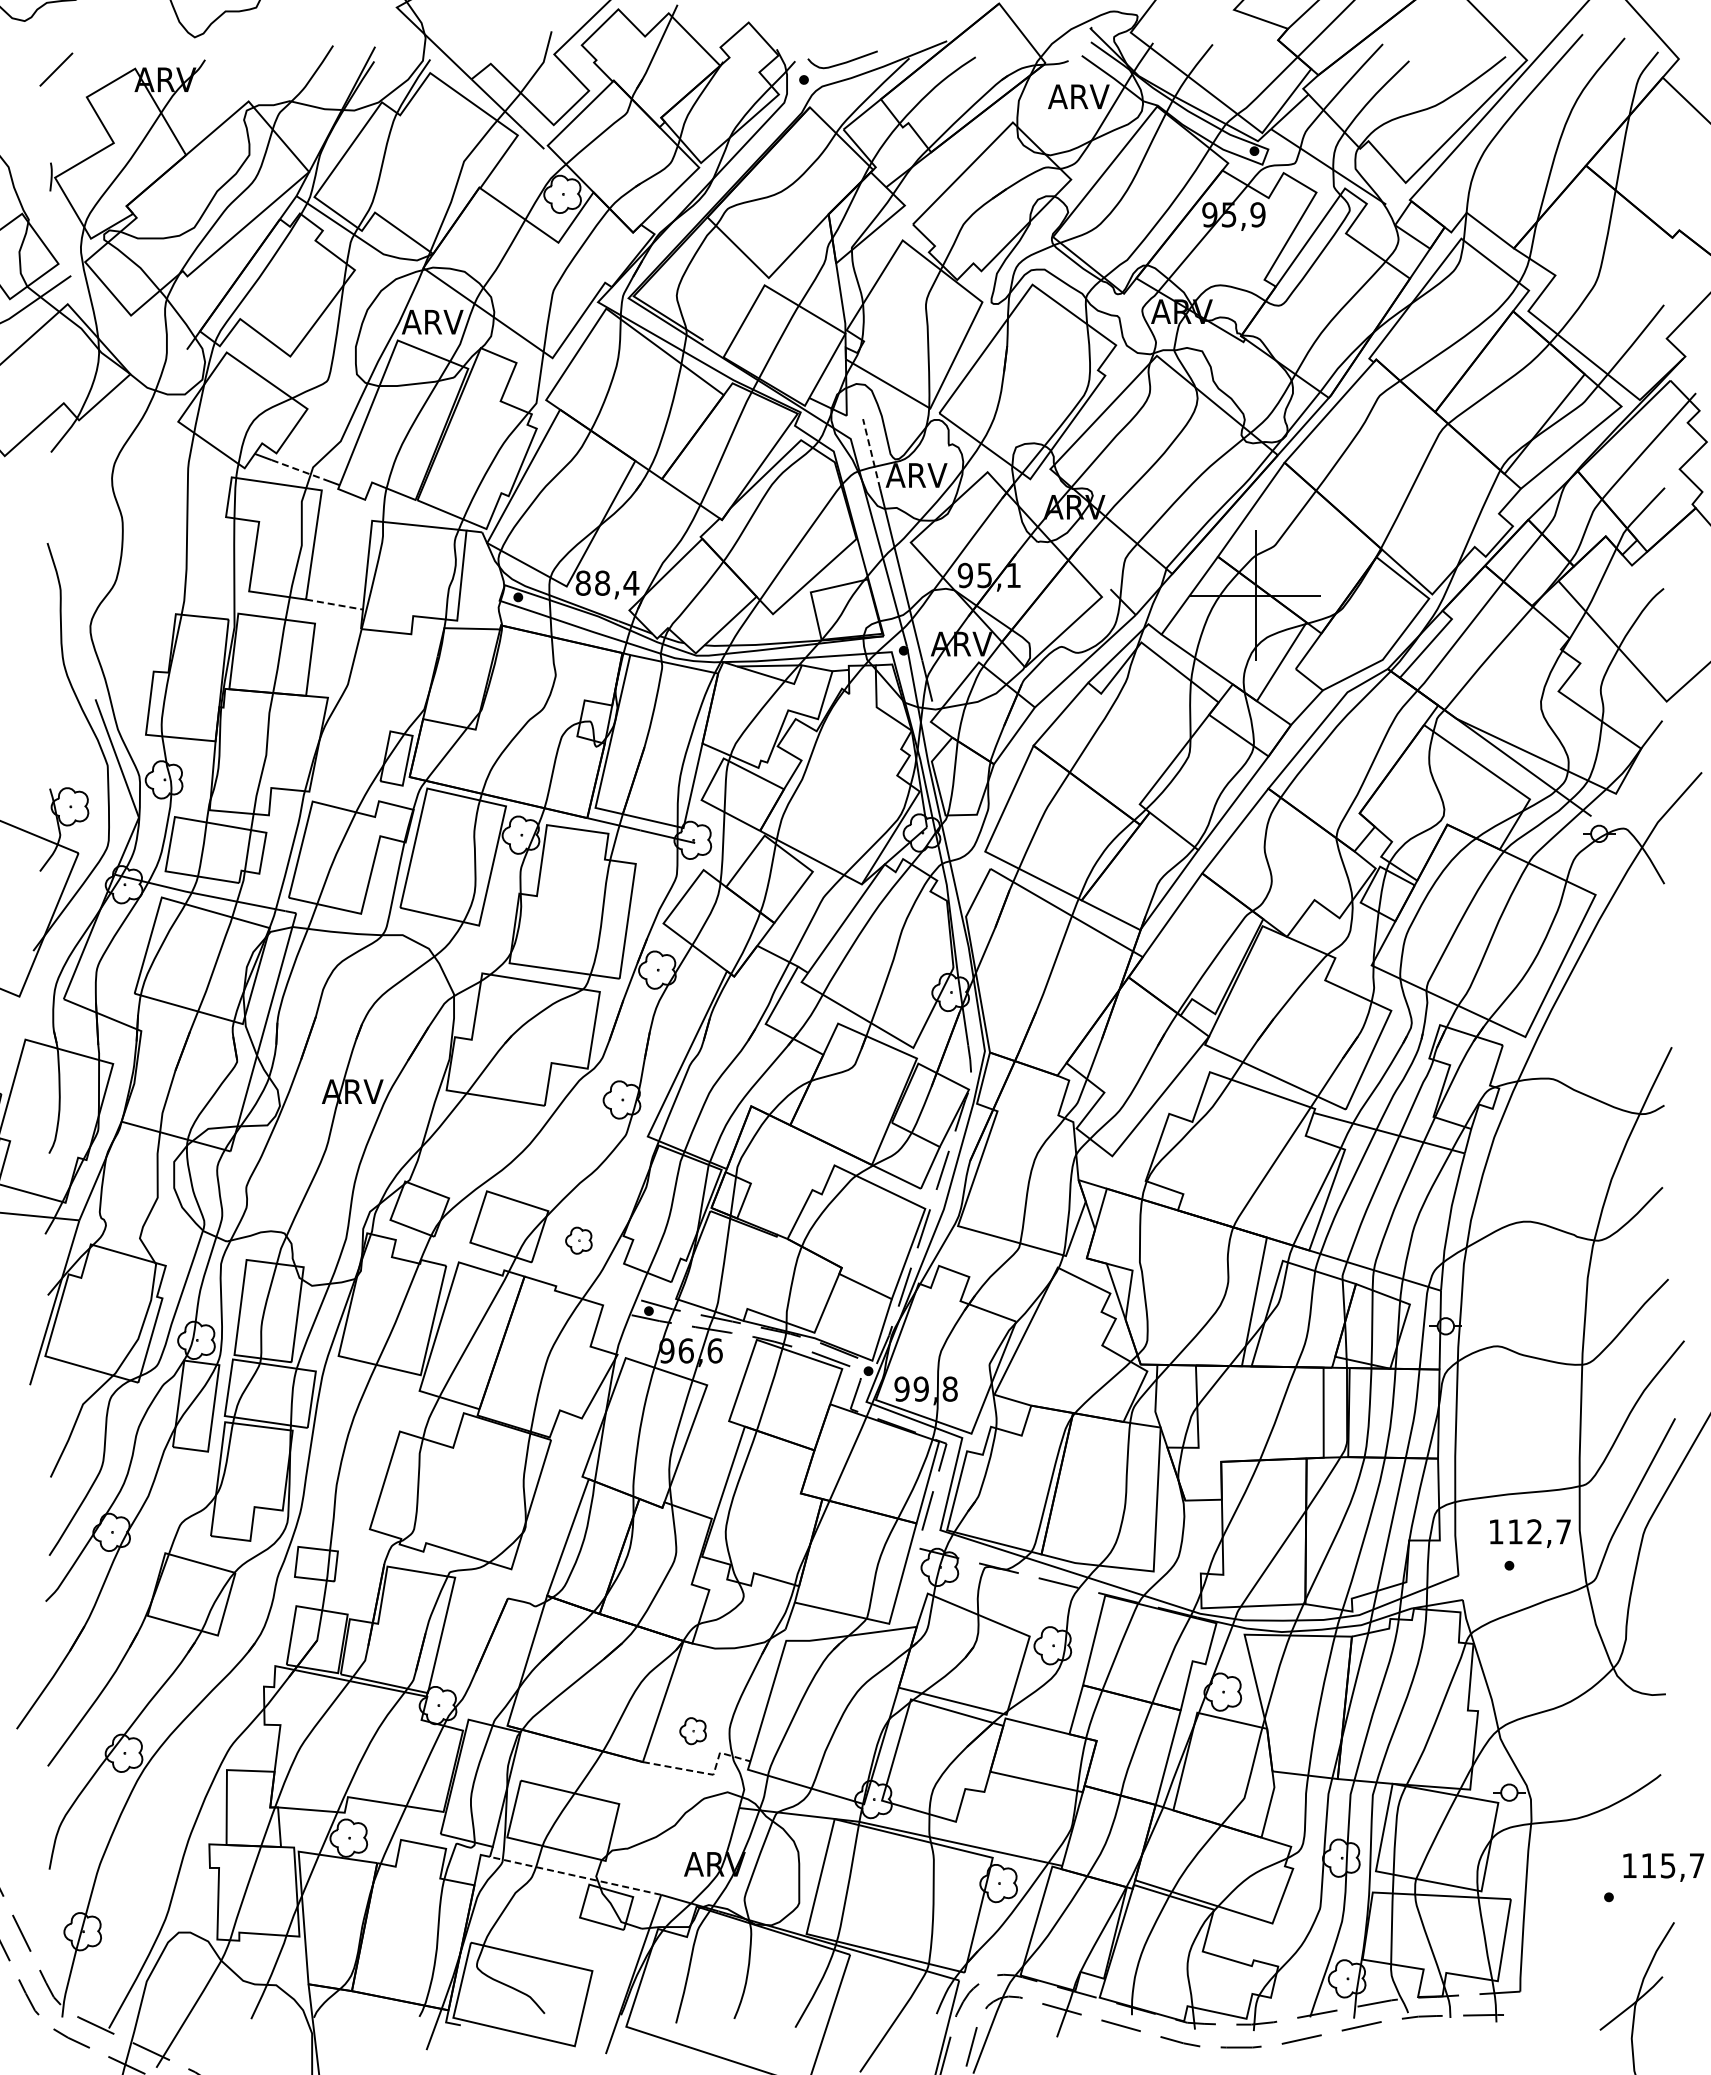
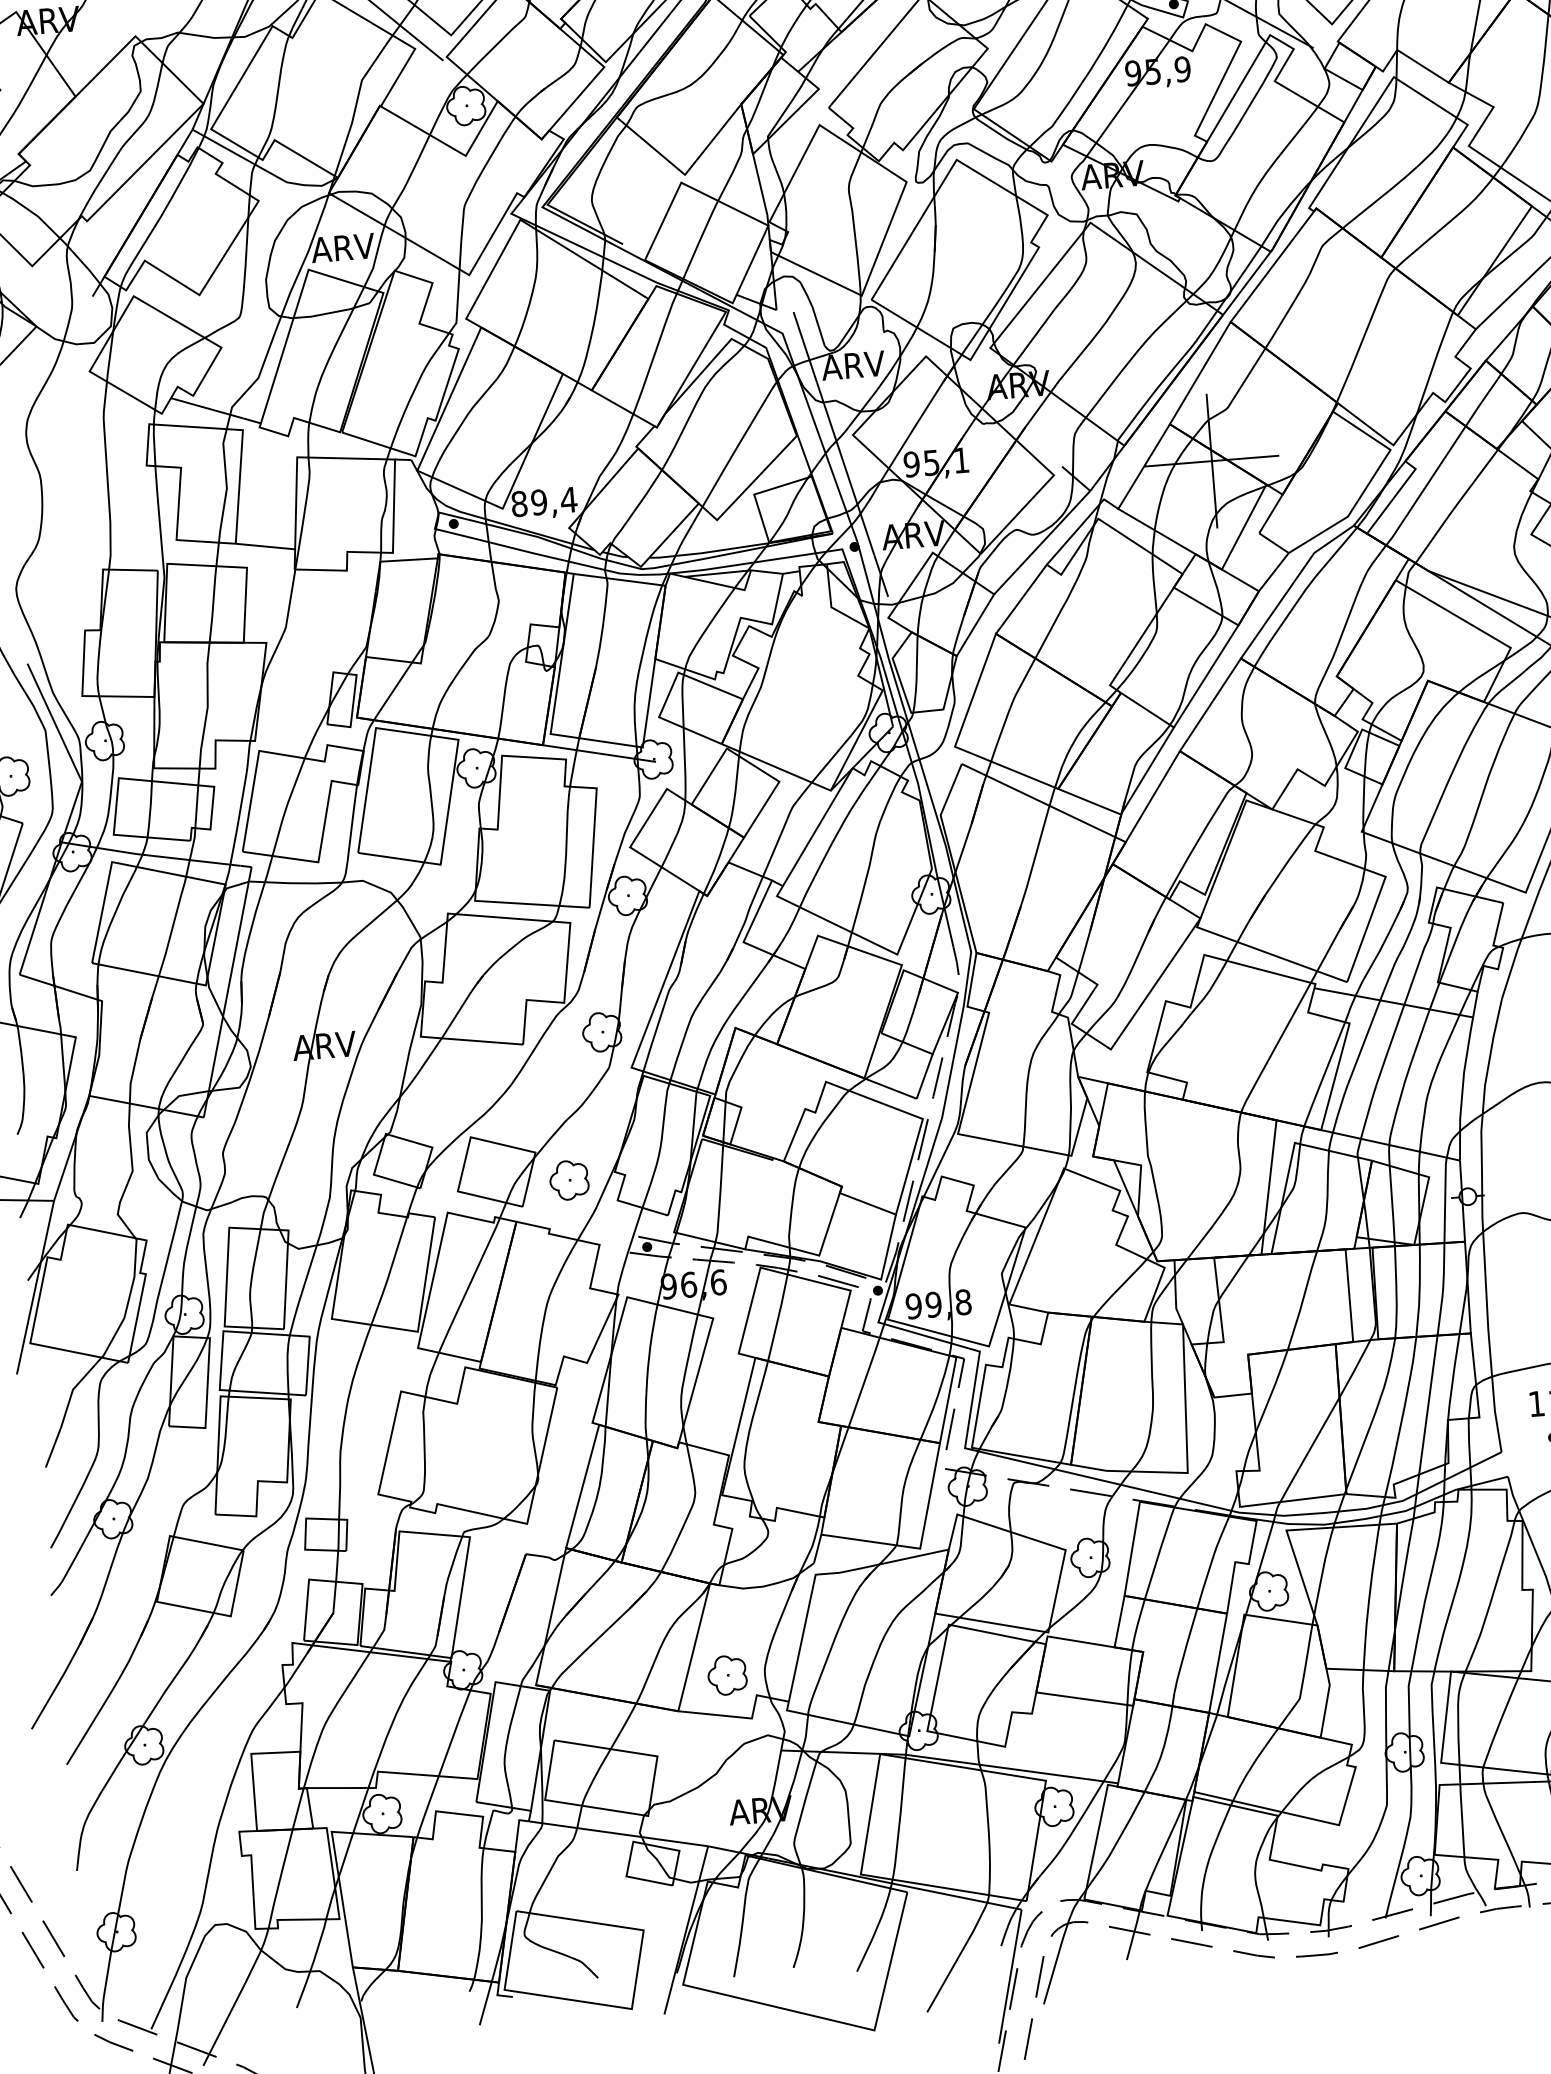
line: (871, 453) -> (805, 346), dashed -> solid
line: (297, 469) -> (216, 410), dashed -> solid
text: (602, 582) -> (539, 501), 88,4 -> 89,4
line: (334, 604) -> (265, 546), dashed -> solid
part: (578, 1240) -> (568, 1180), size x1.43
part: (692, 1730) -> (726, 1674), size x1.43
line: (706, 1773) -> (744, 1717), dashed -> solid
line: (575, 1875) -> (618, 1833), dashed -> solid

